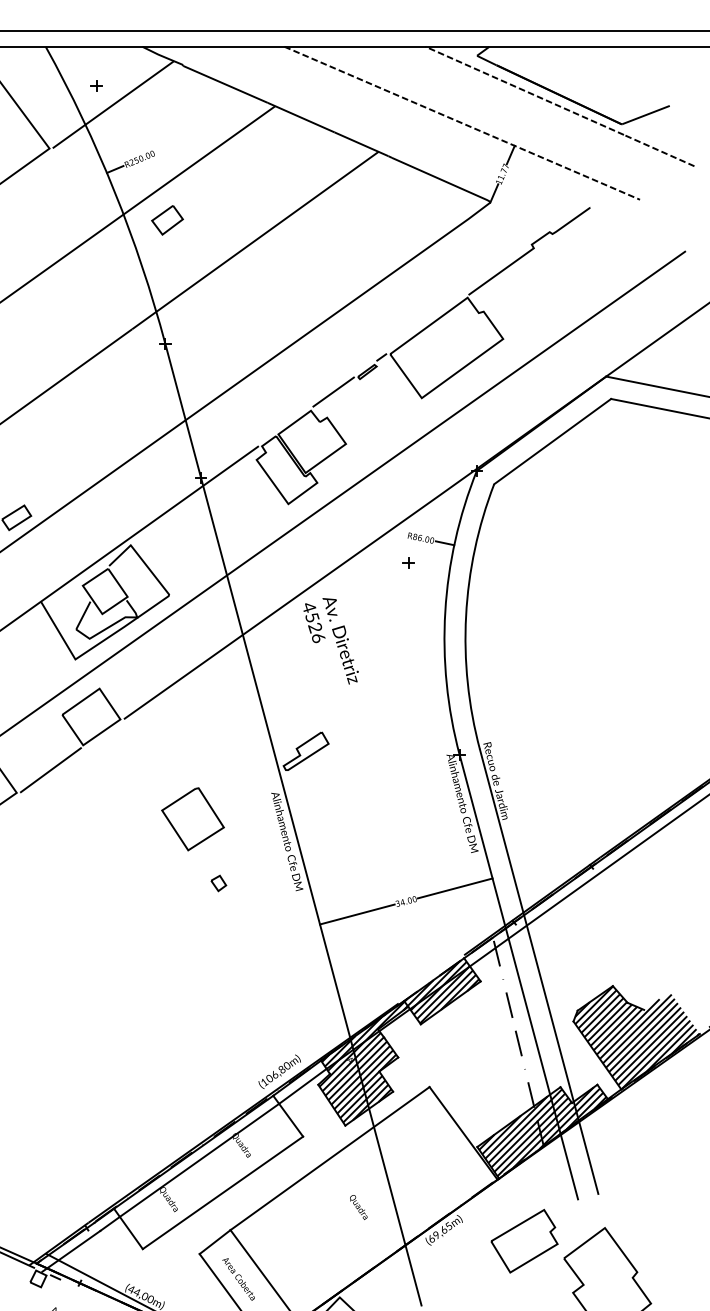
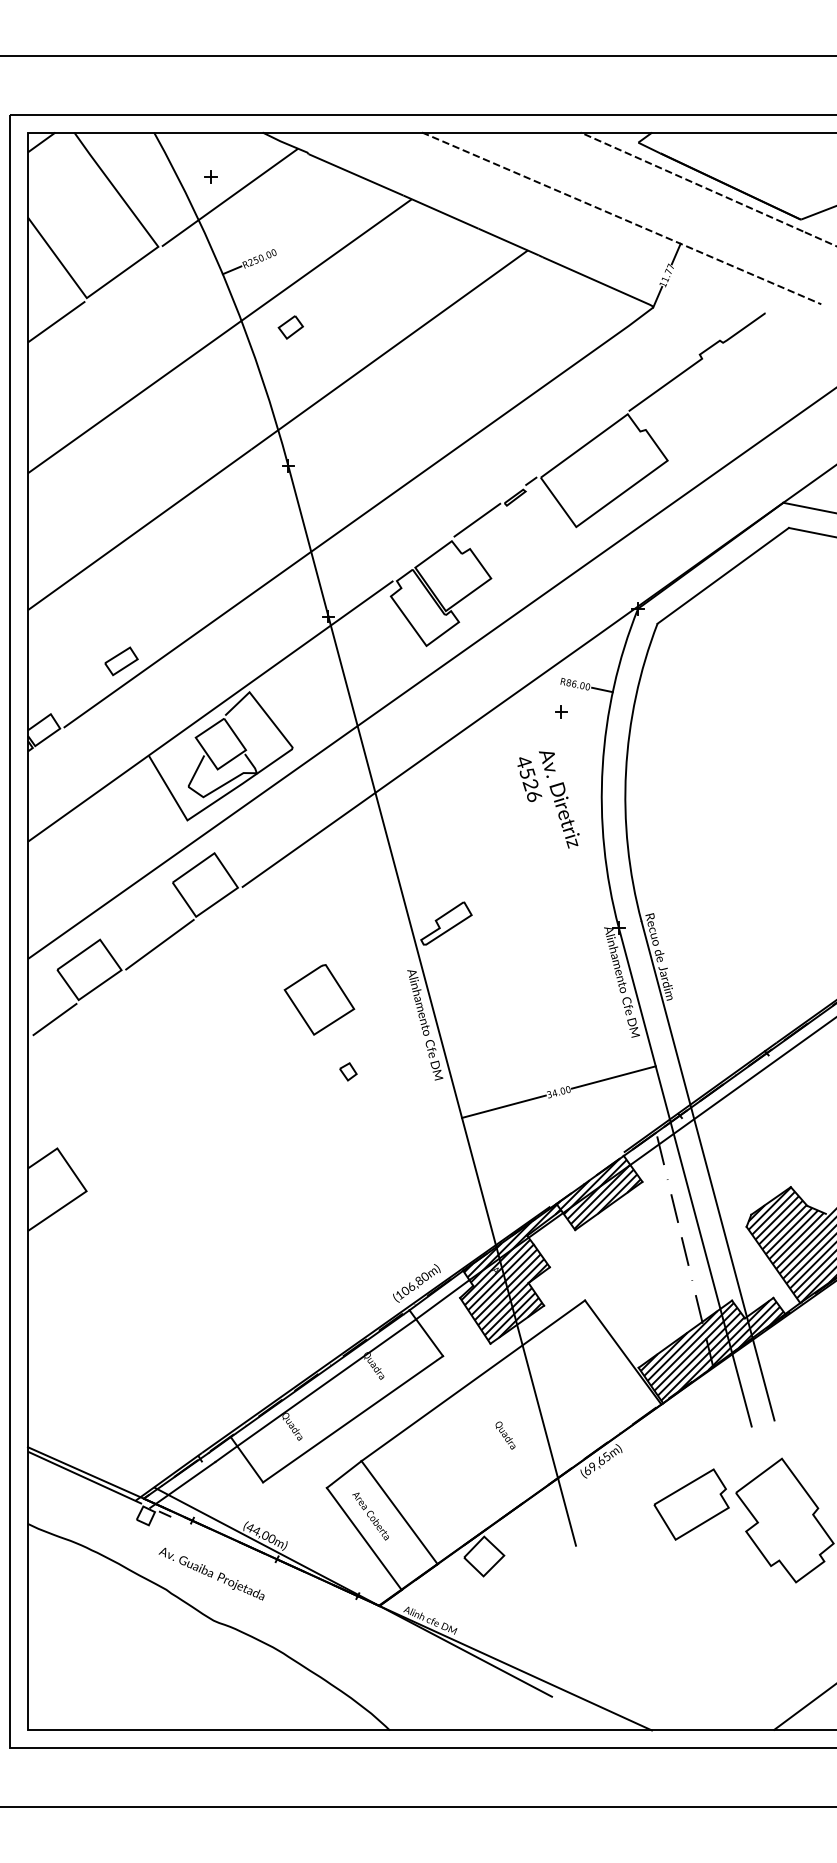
part: (167, 220) -> (290, 327), size x0.7
text: (331, 640) -> (548, 799), moved
part: (524, 1241) -> (691, 1504), moved

